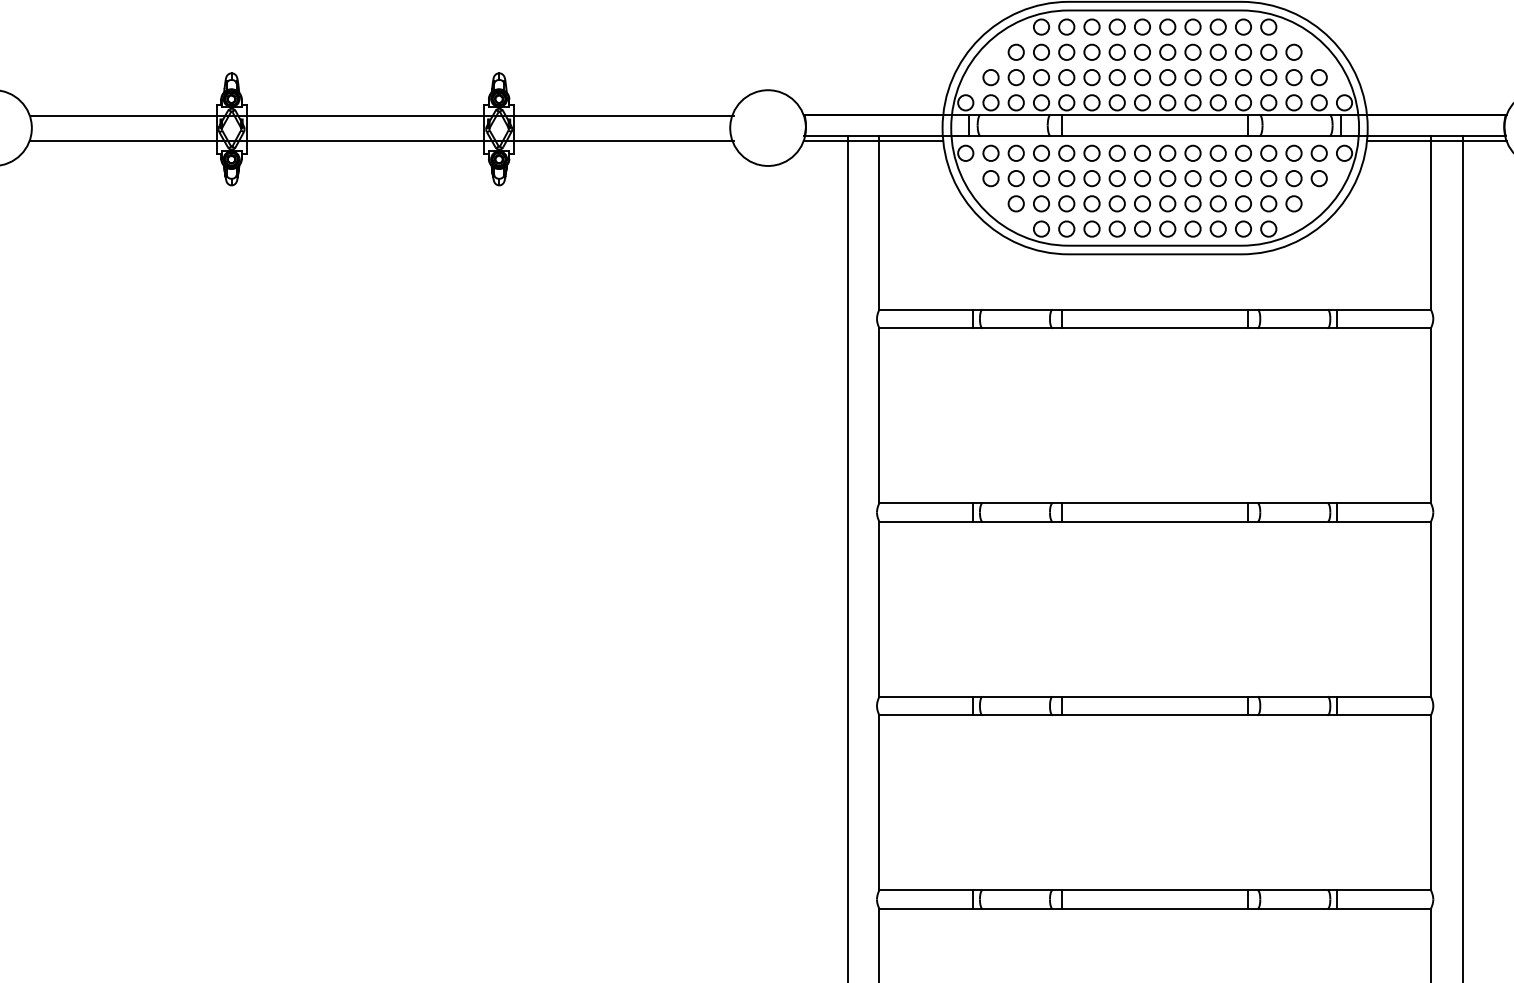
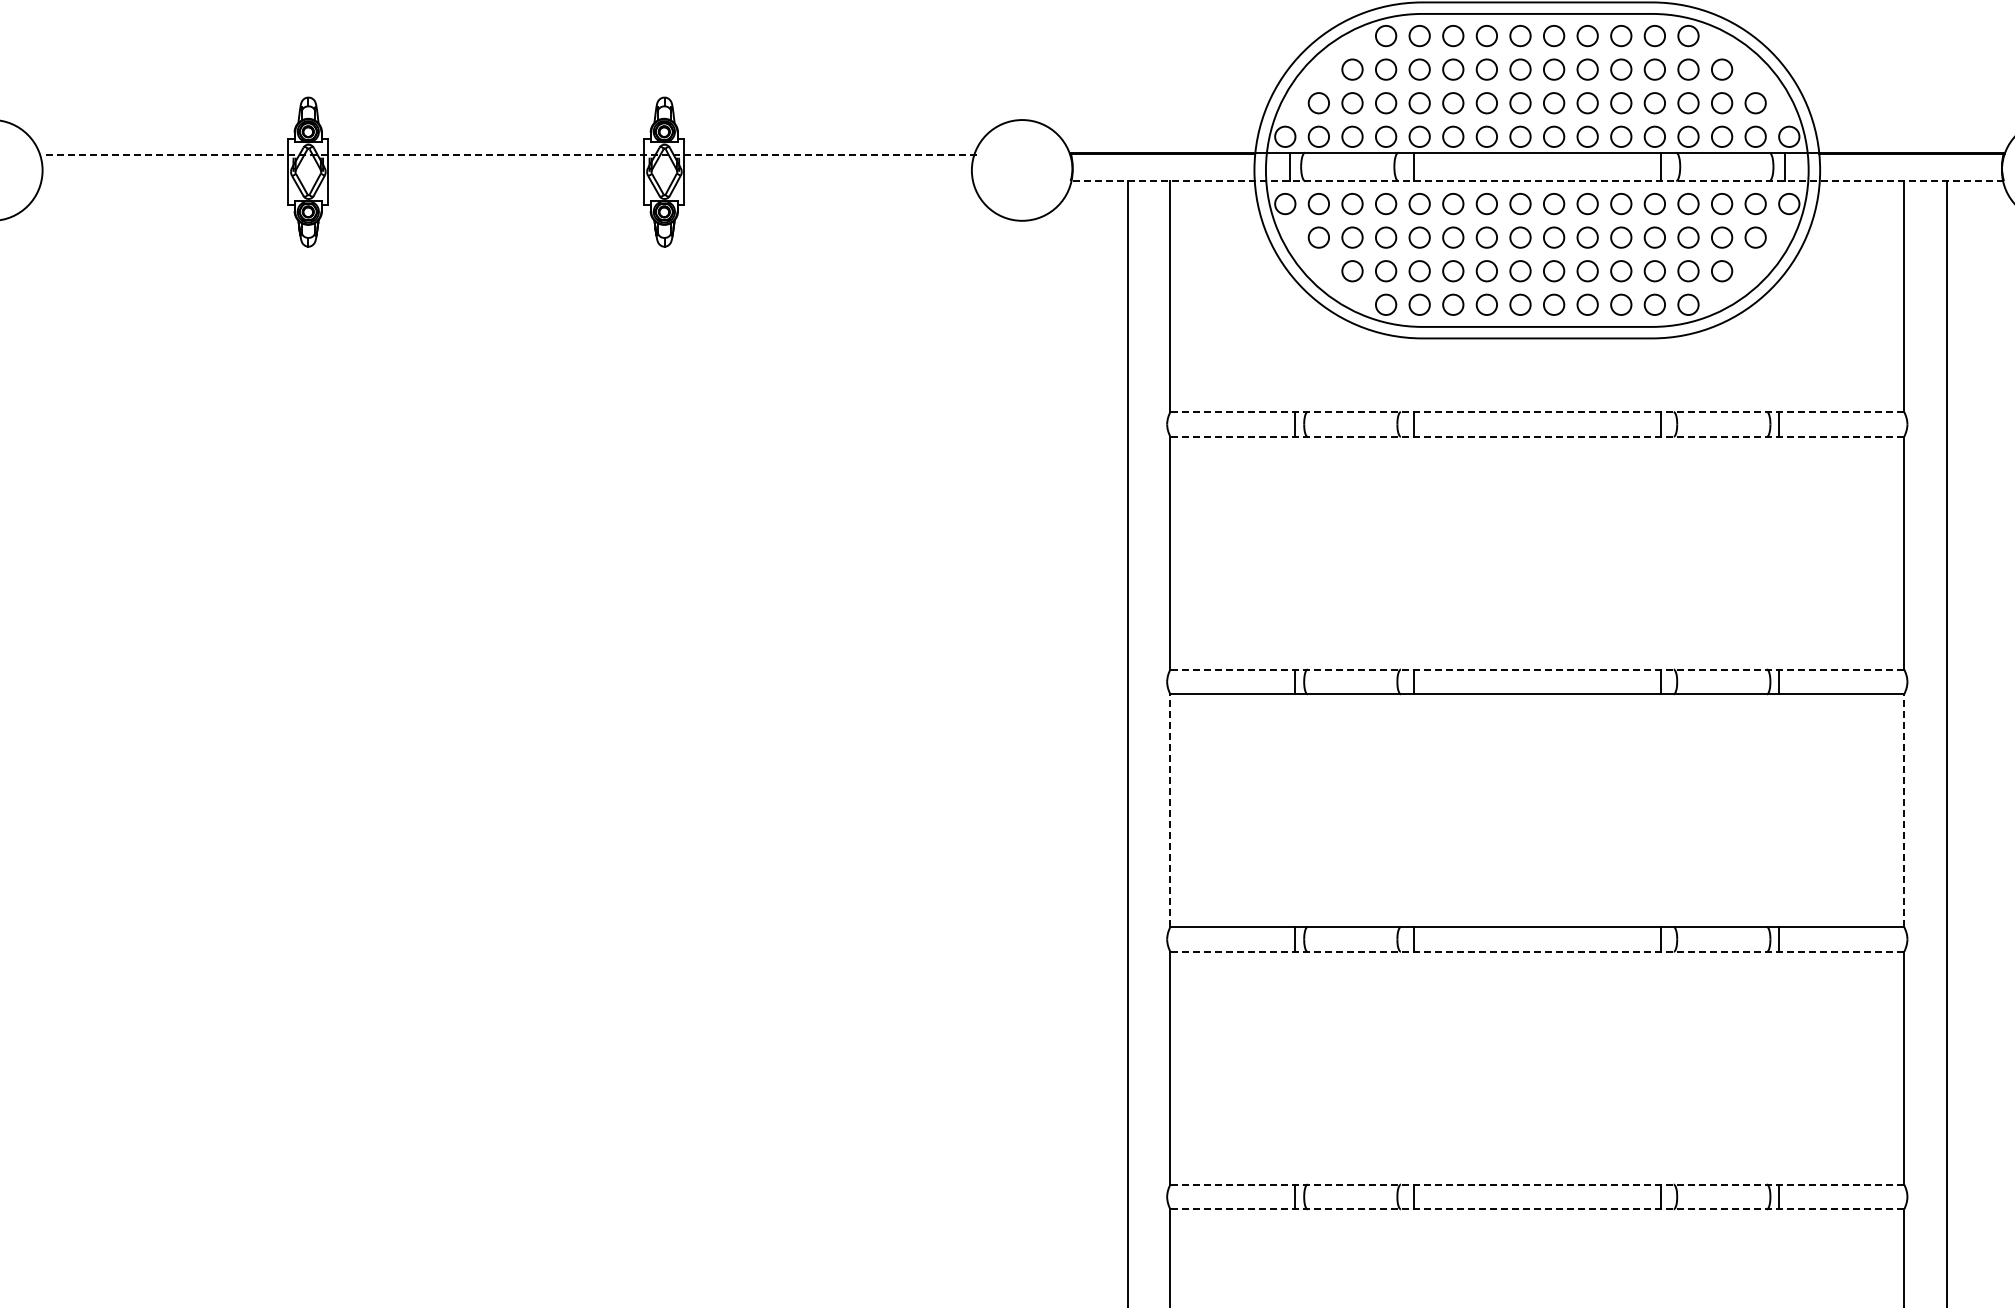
line: (382, 116) -> (509, 154), solid -> dashed
line: (1155, 136) -> (1537, 181), solid -> dashed
line: (873, 140) -> (1162, 187), removed
line: (1436, 140) -> (1911, 187), removed
line: (382, 141) -> (509, 188), removed
line: (1155, 310) -> (1537, 412), solid -> dashed
line: (1155, 328) -> (1537, 436), solid -> dashed
line: (1155, 503) -> (1537, 669), solid -> dashed
line: (879, 609) -> (1170, 810), solid -> dashed
line: (1431, 609) -> (1904, 810), solid -> dashed
line: (1155, 715) -> (1537, 951), solid -> dashed
line: (1155, 890) -> (1537, 1184), solid -> dashed
line: (1155, 908) -> (1537, 1209), solid -> dashed

